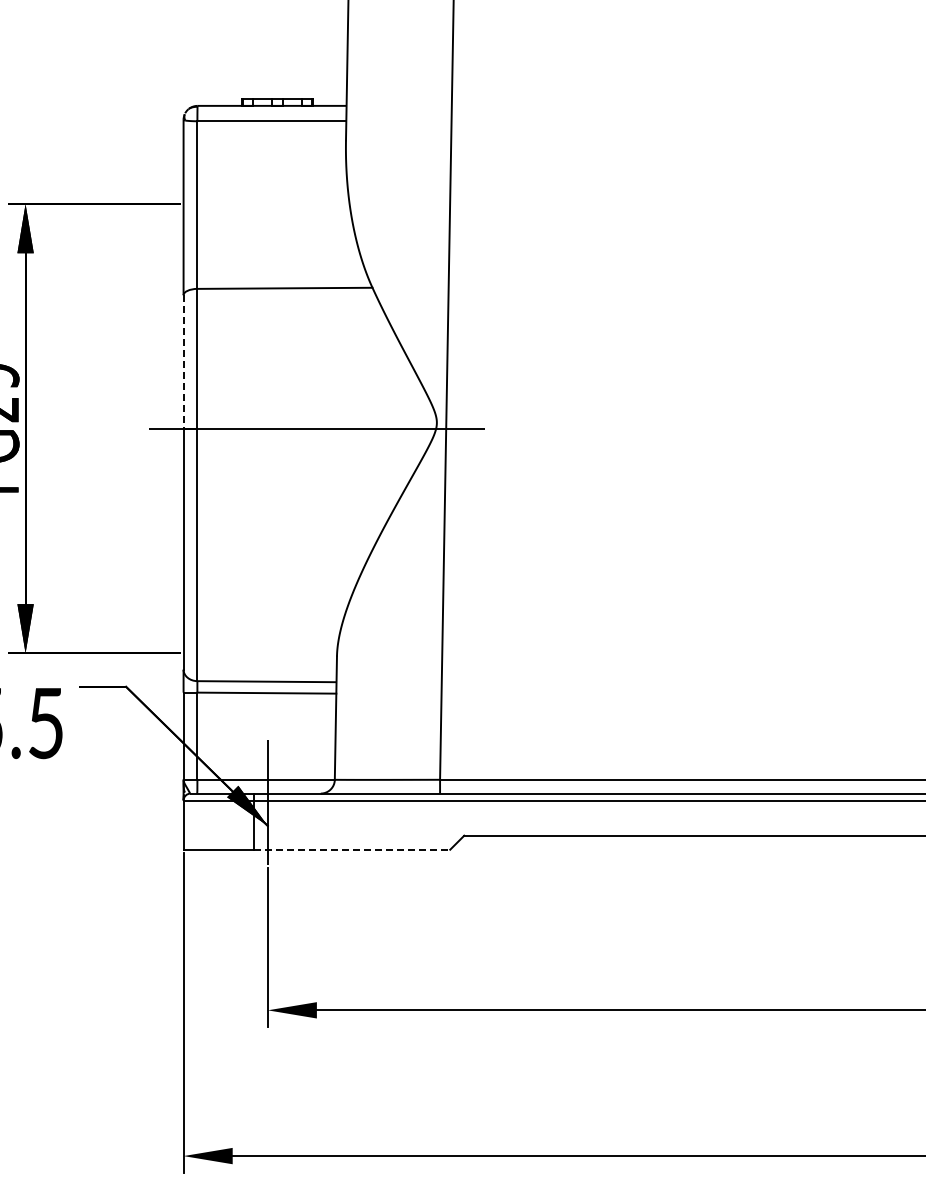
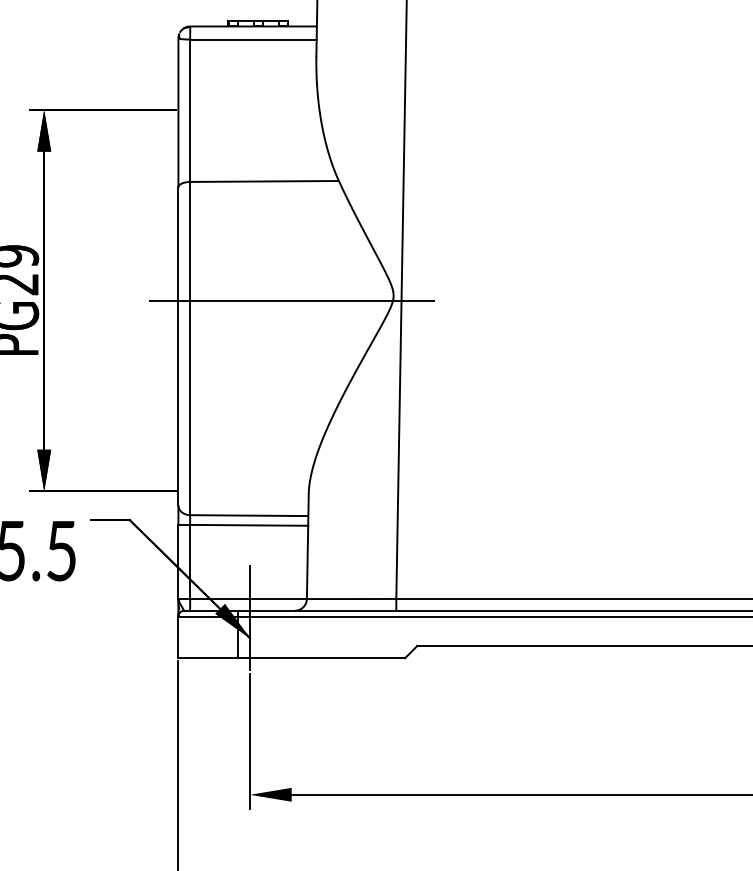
line: (183, 361) -> (178, 243), dashed -> solid
line: (352, 849) -> (321, 658), dashed -> solid

